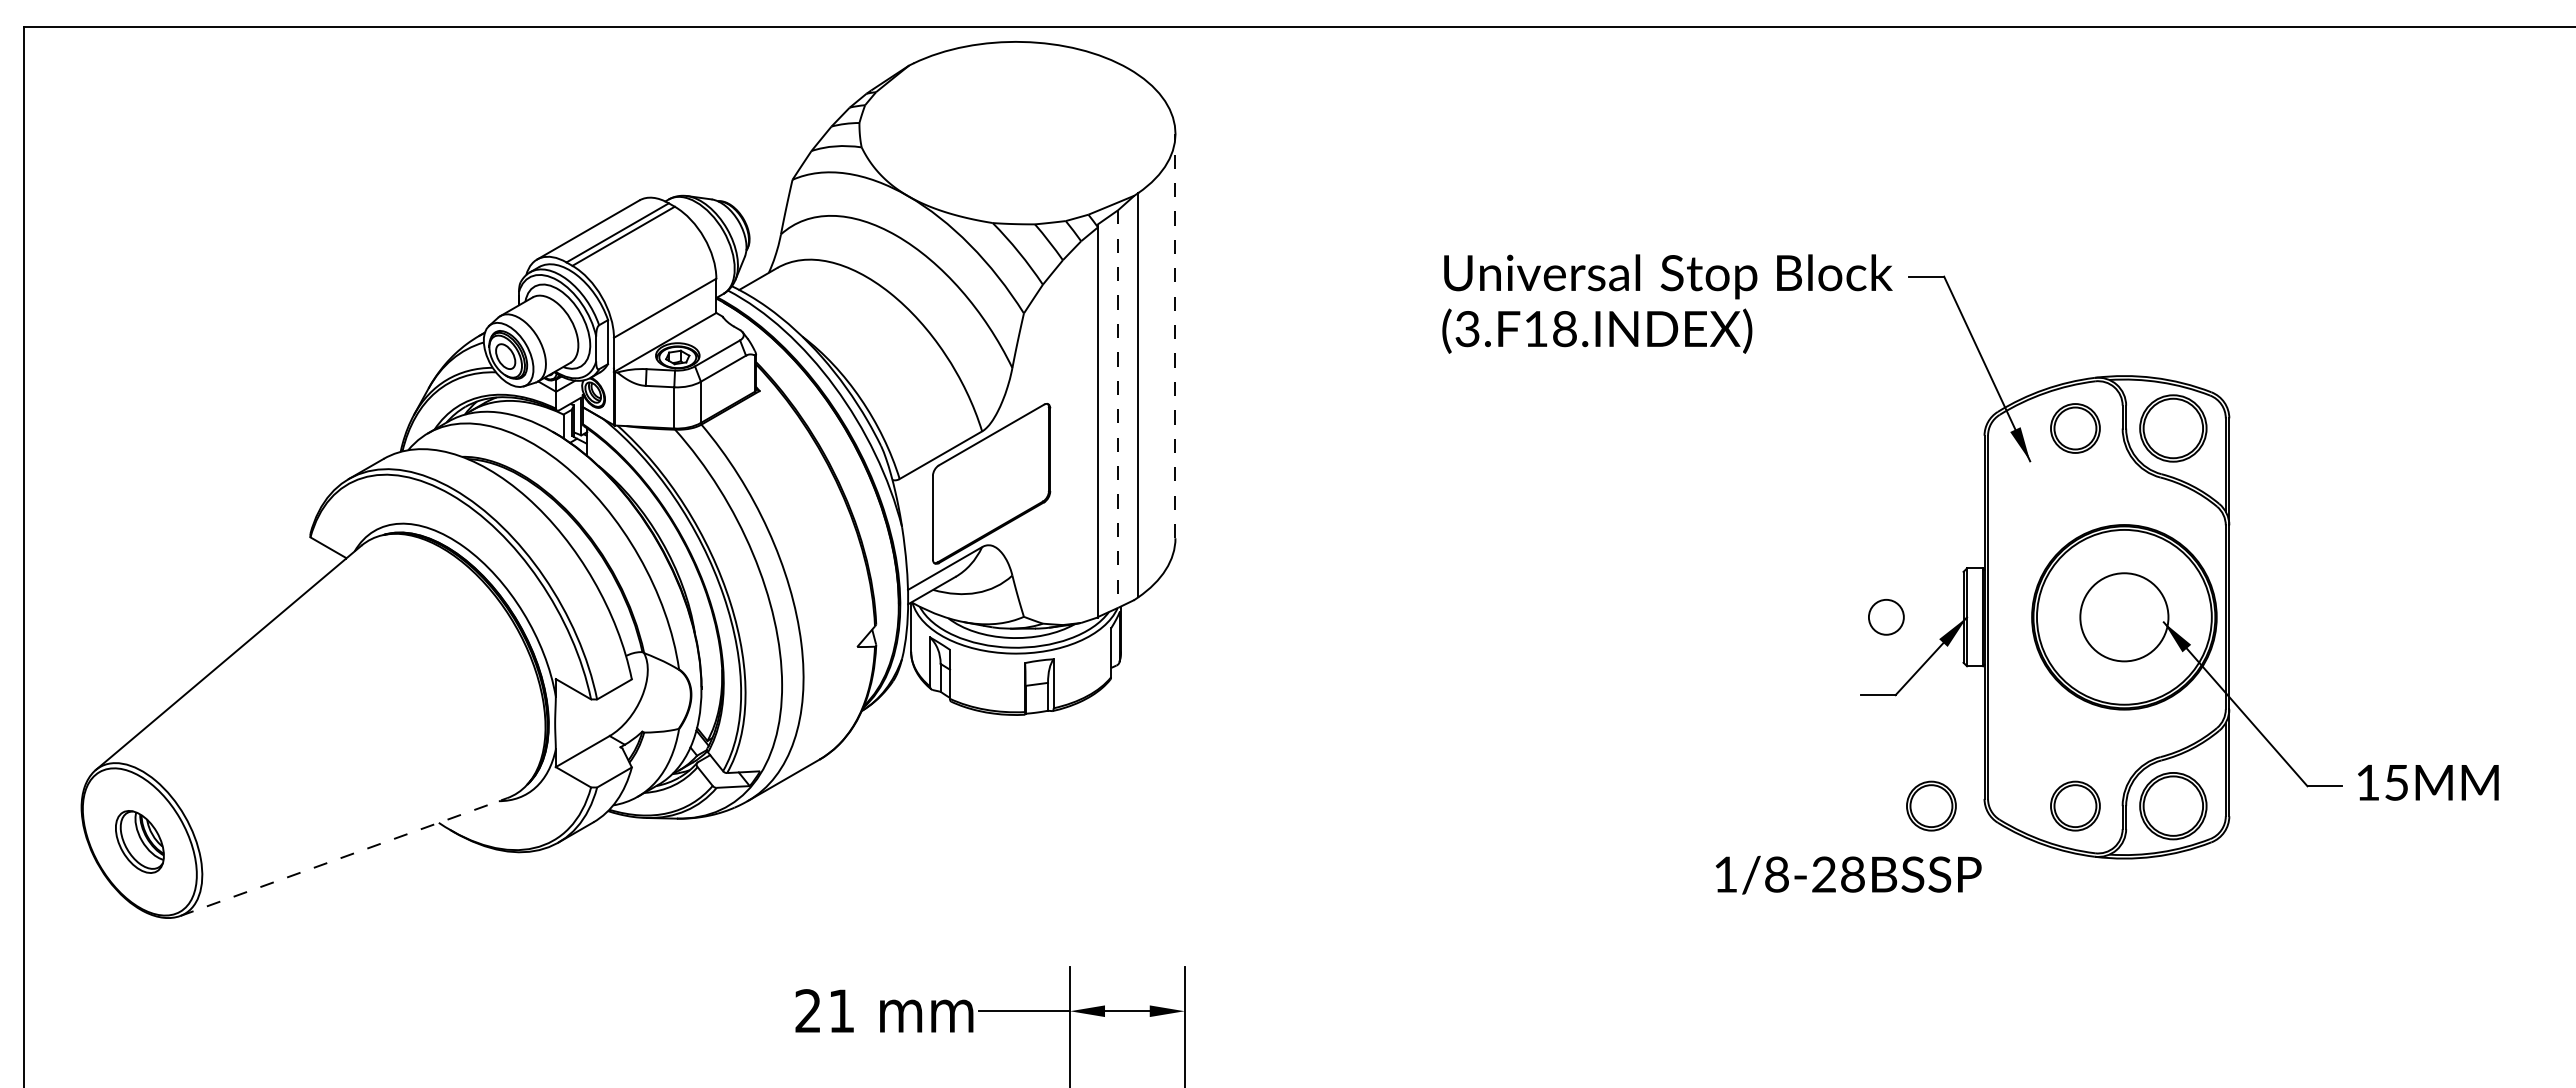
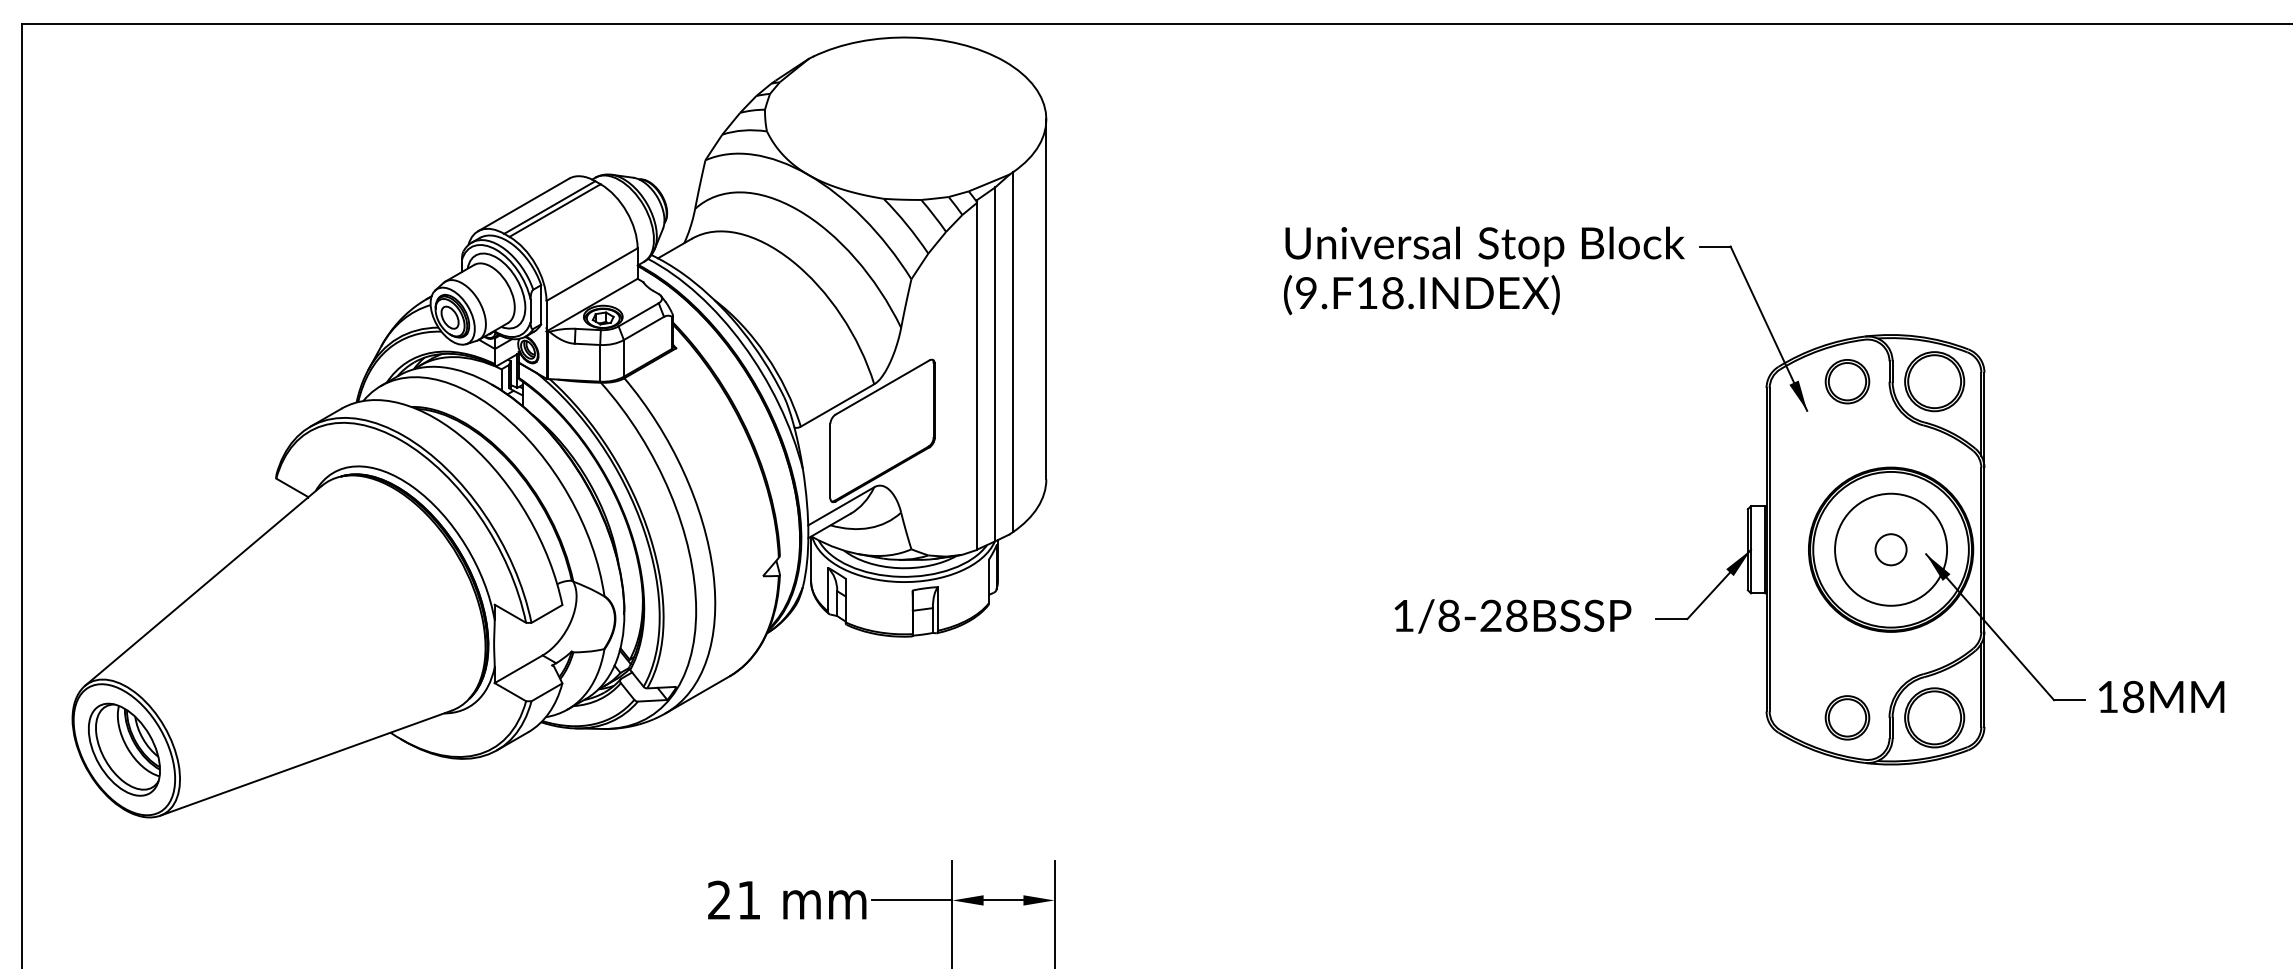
text: (1467, 329) -> (1306, 293), (3.F18.INDEX) -> (9.F18.INDEX)
line: (1175, 335) -> (1046, 298), dashed -> solid
line: (1118, 409) -> (995, 364), dashed -> solid
circle: (1886, 617) -> (1891, 549), moved
circle: (2124, 617) -> (1891, 549), size x1.43
text: (2396, 782) -> (2133, 696), 15MM -> 18MM
part: (1931, 805) -> (1719, 717), removed
part: (139, 841) -> (124, 749), size x1.67
line: (343, 857) -> (305, 763), dashed -> solid
text: (1848, 874) -> (1512, 615), moved

